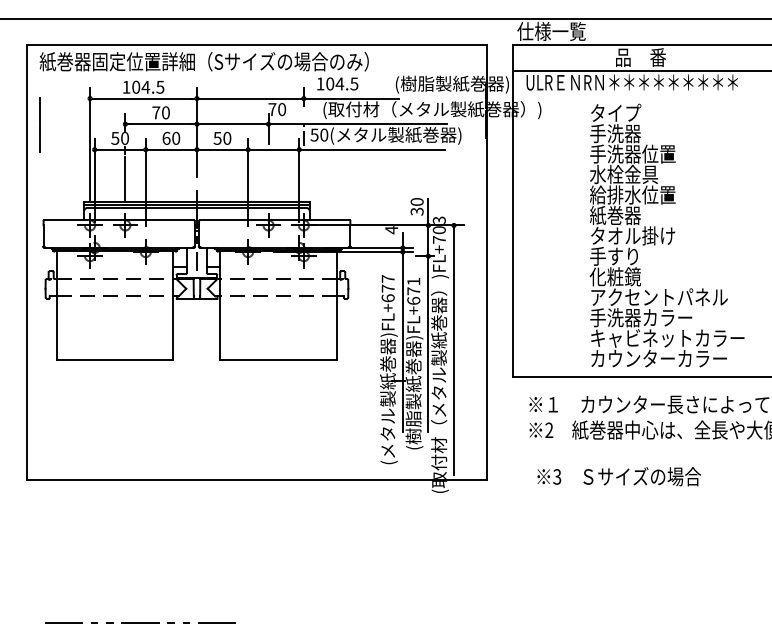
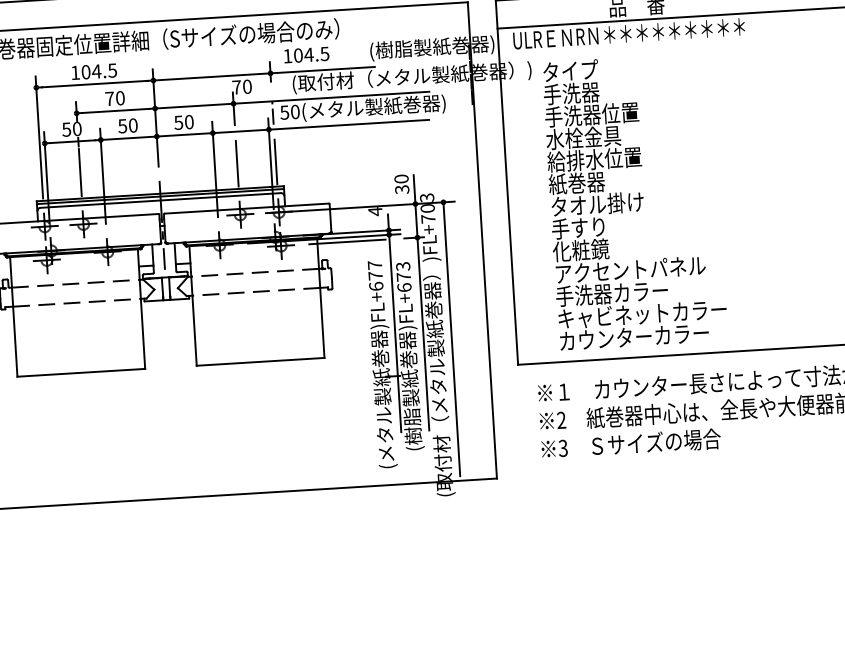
text: (166, 137) -> (122, 125), 60 -> 50
line: (268, 178) -> (237, 163), added
line: (303, 179) -> (275, 162), added
text: (667, 235) -> (635, 201), moved
line: (364, 256) -> (347, 242), added
text: (413, 281) -> (402, 266), )FL+671 -> )FL+673
text: (618, 476) -> (630, 443), moved

